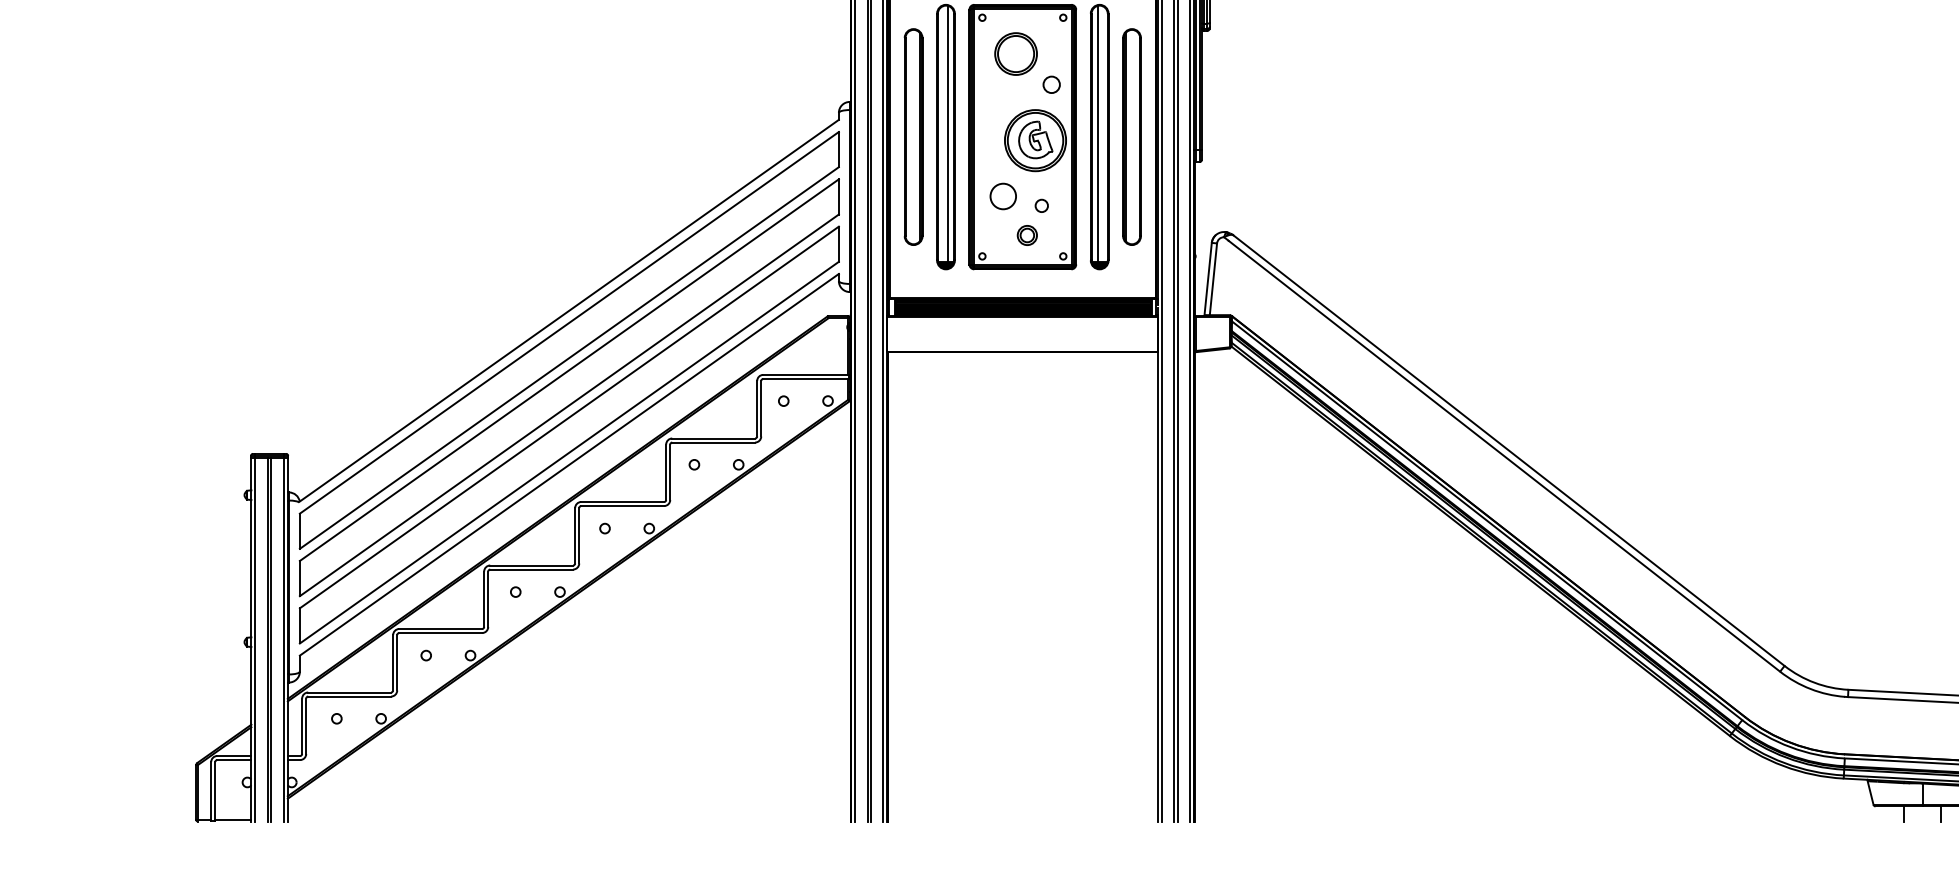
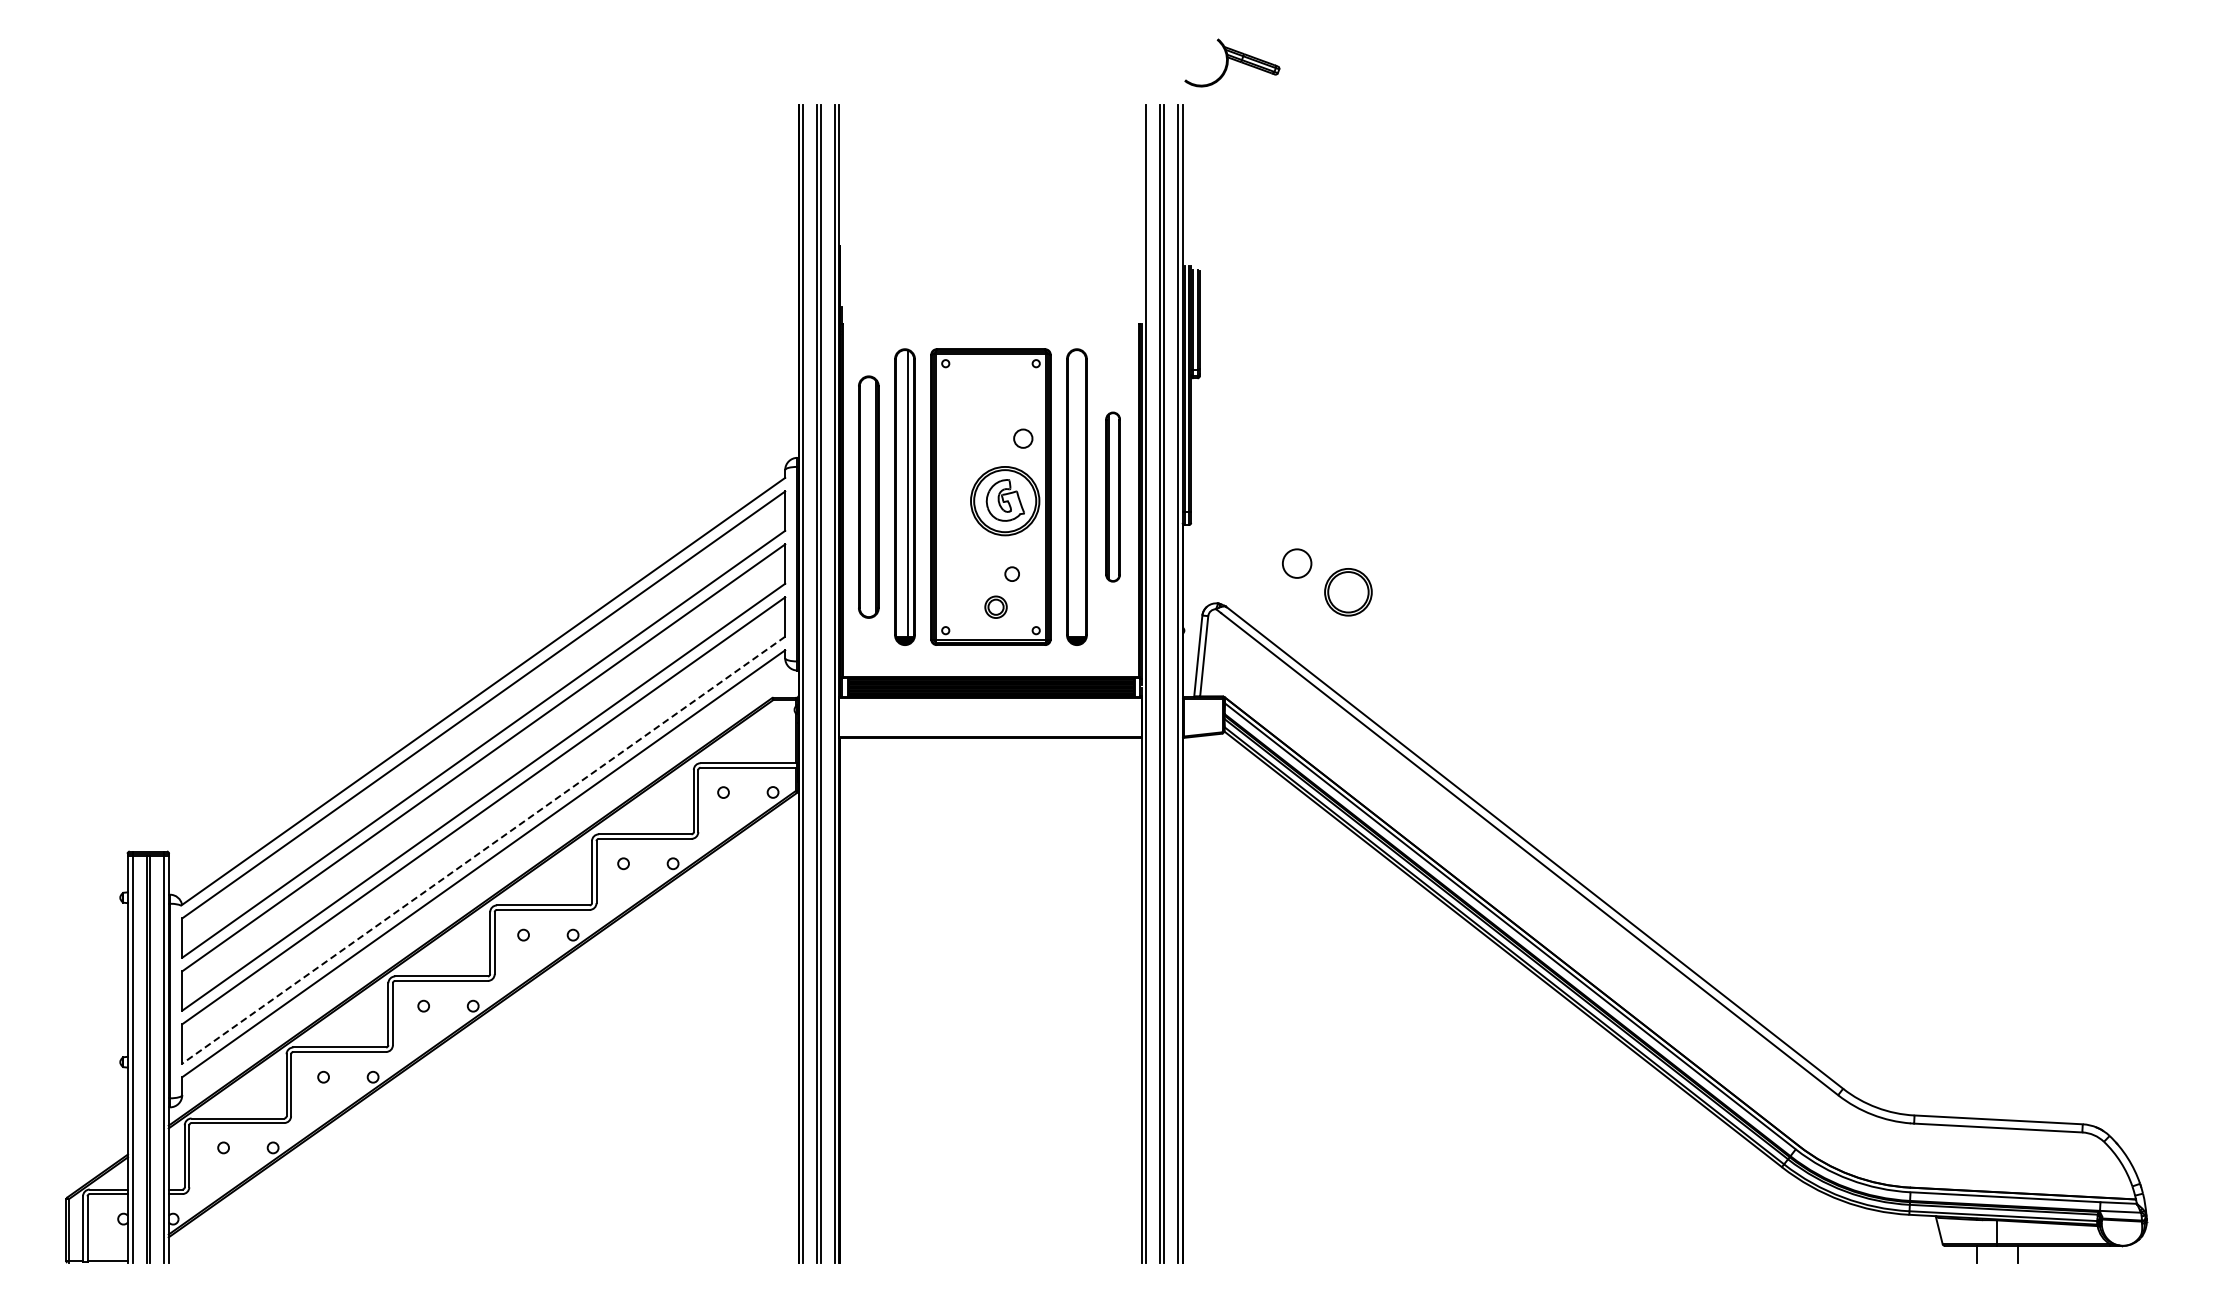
part: (1016, 54) -> (1348, 592), moved
line: (1098, 133) -> (1075, 493), removed
part: (1131, 136) -> (1112, 496), size x0.7
circle: (1003, 196) -> (1297, 563), moved
line: (569, 452) -> (483, 850), solid -> dashed

